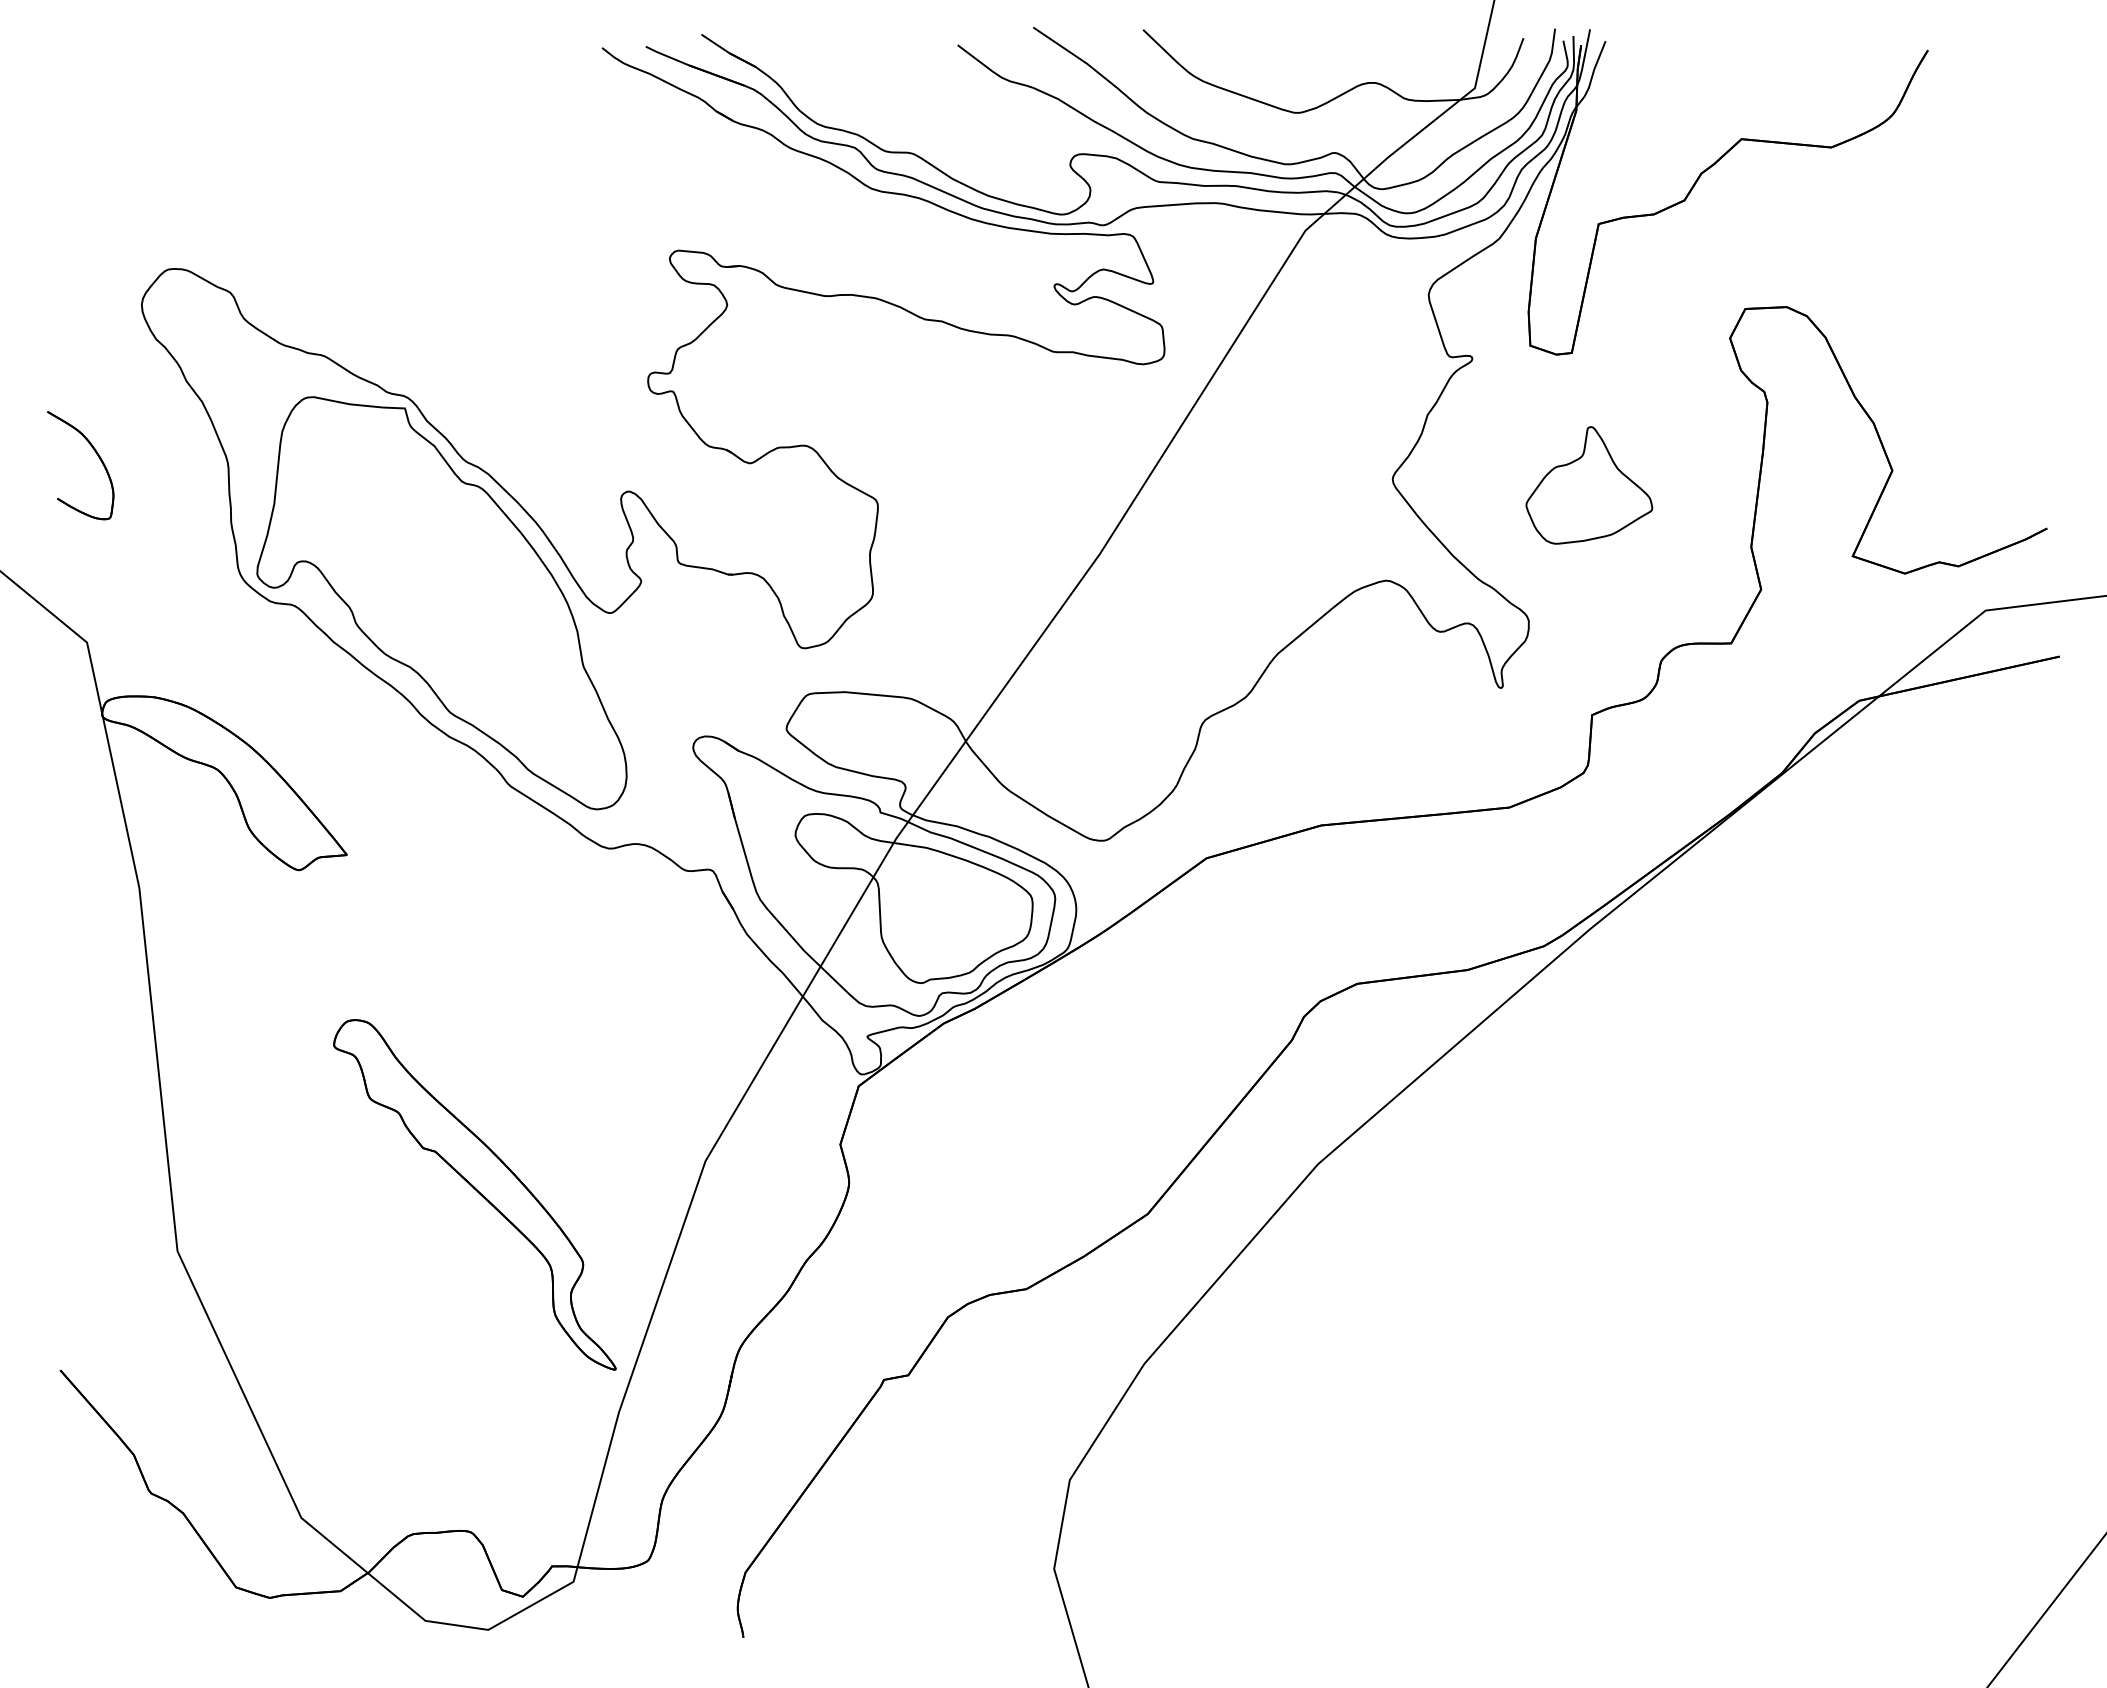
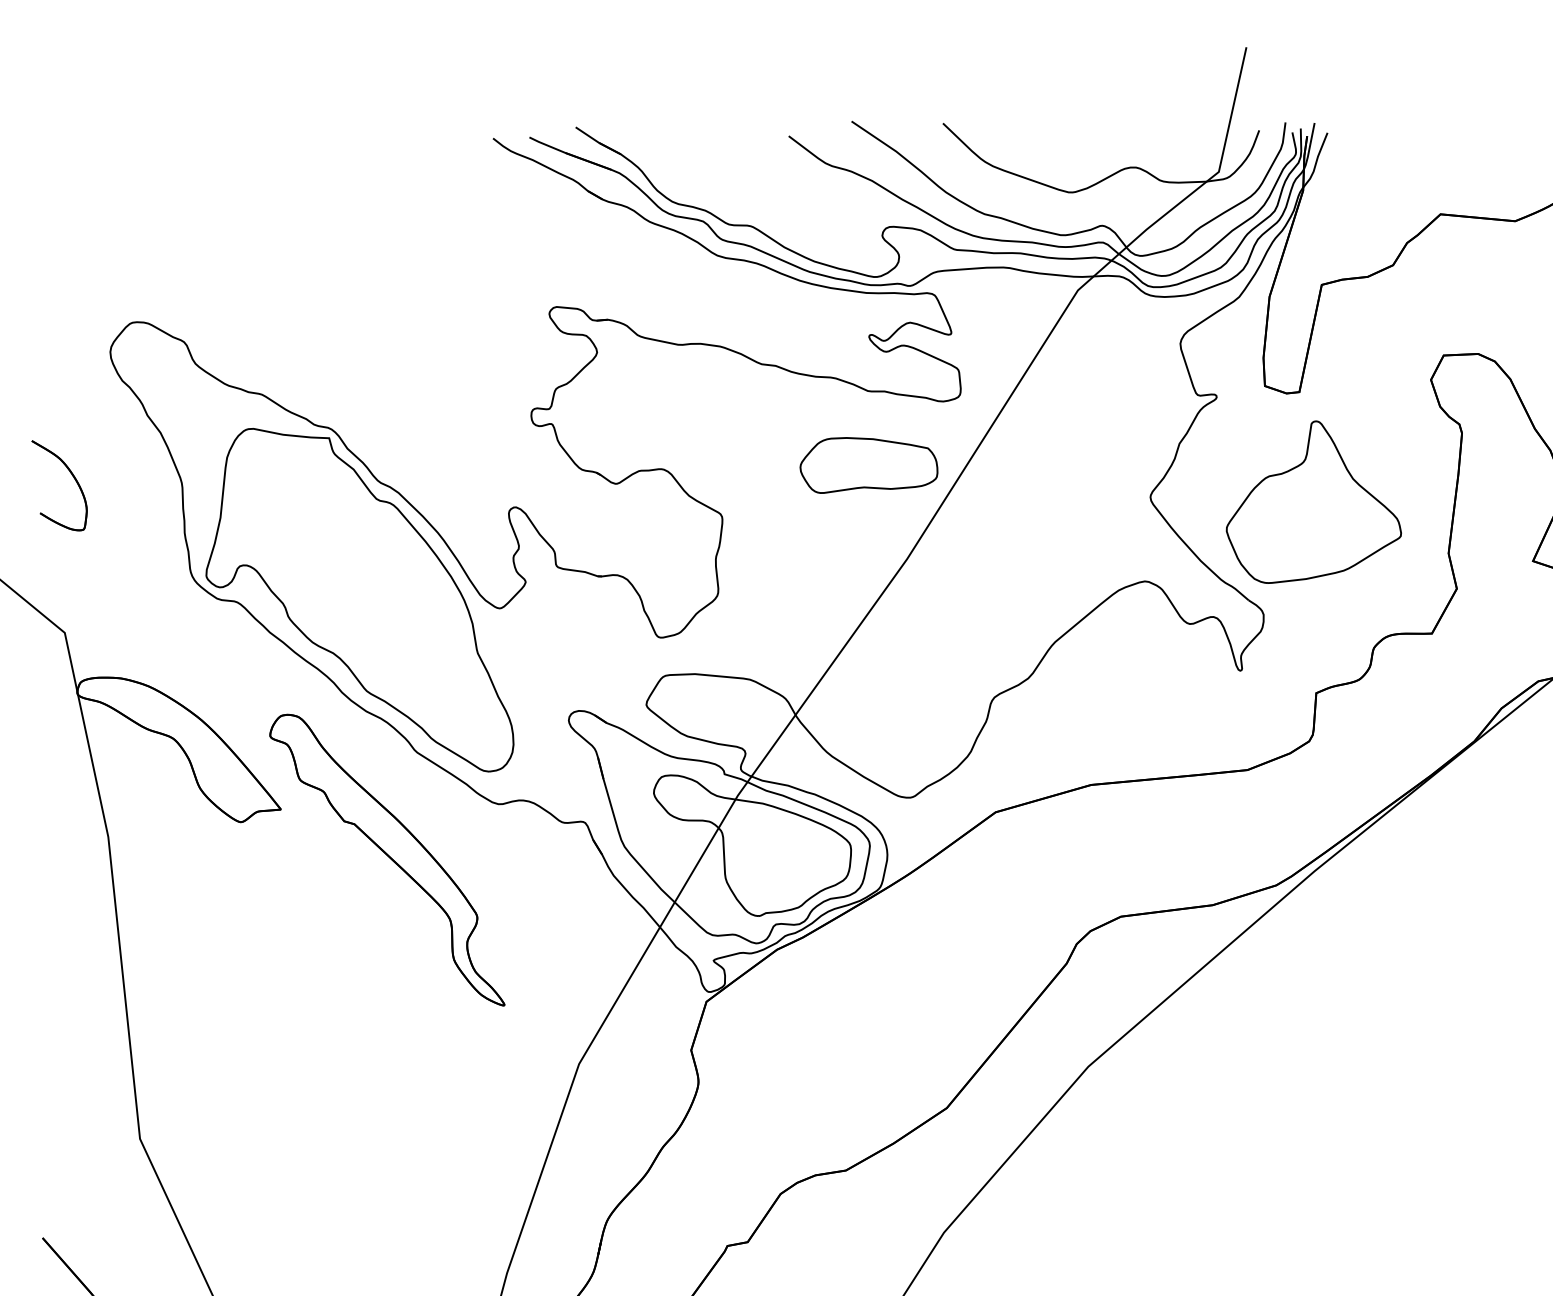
part: (1053, 441) -> (868, 465), added
part: (1589, 485) -> (1314, 502), size x1.67
part: (474, 1194) -> (387, 859), moved

